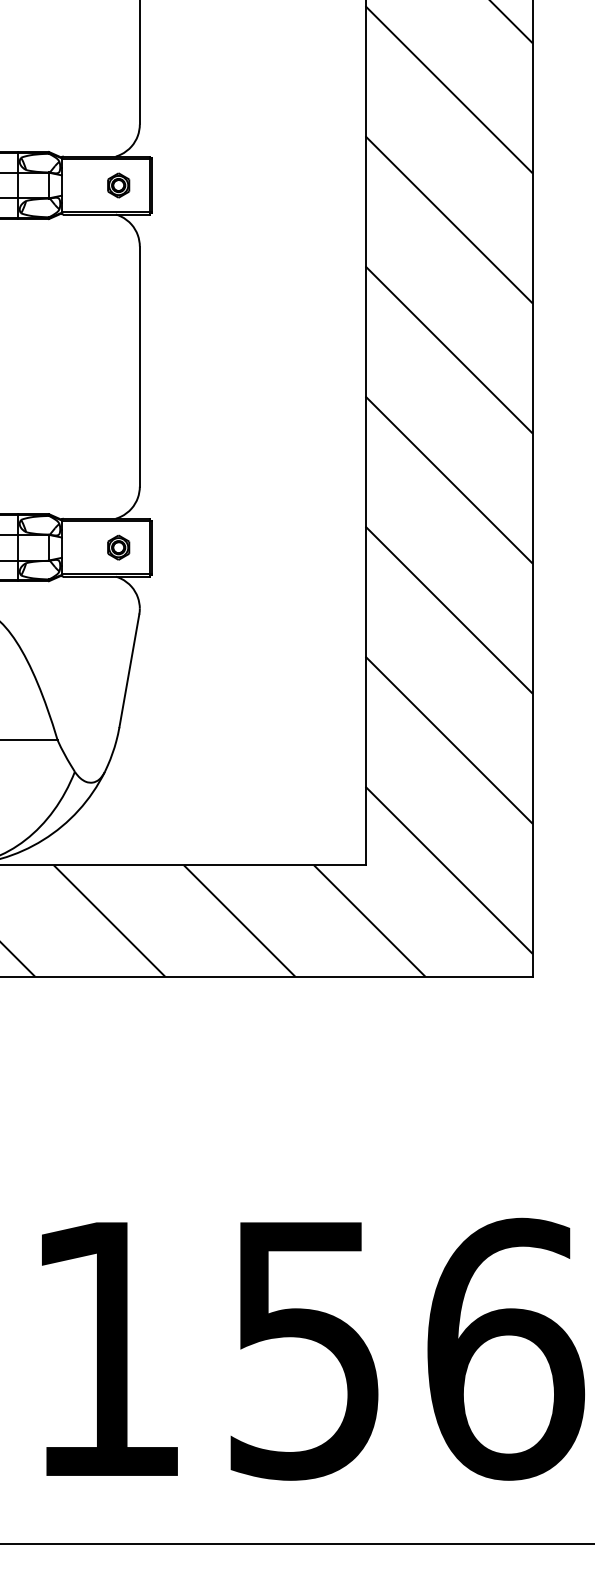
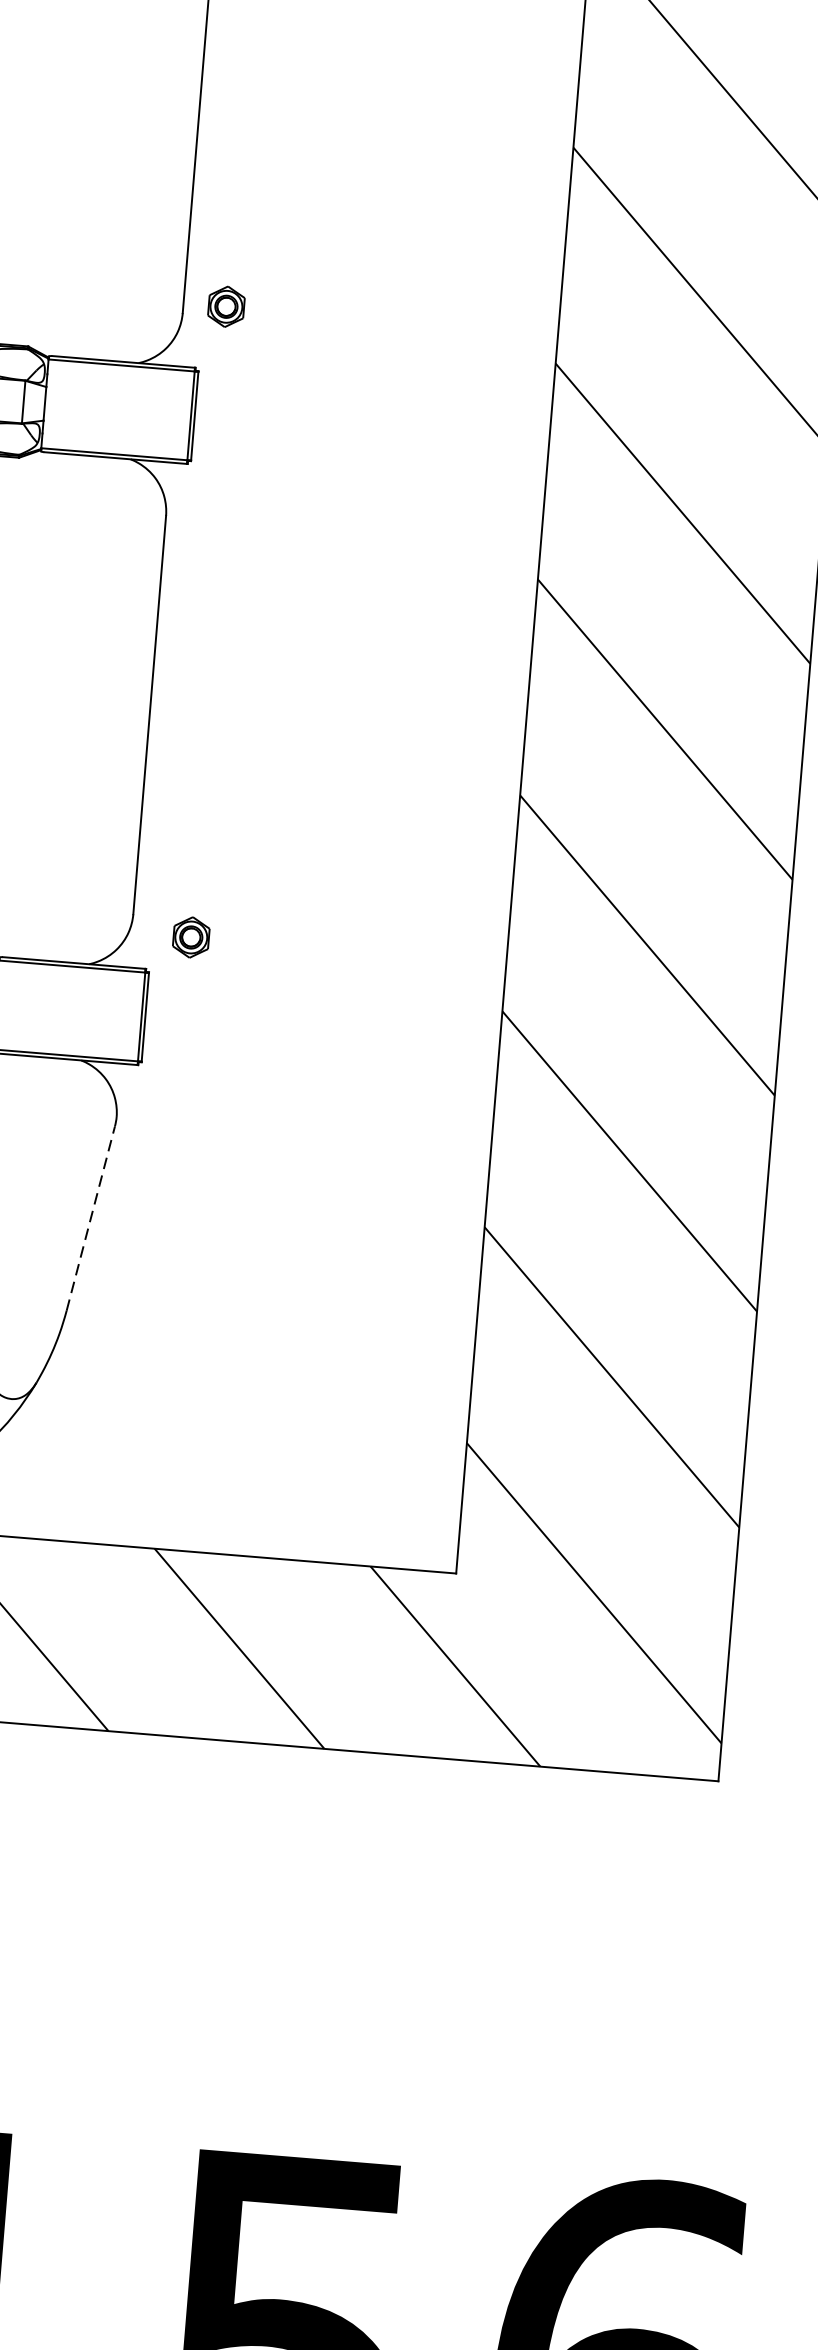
part: (118, 185) -> (226, 306), moved
part: (118, 547) -> (191, 937), moved
line: (129, 670) -> (91, 1218), solid -> dashed

